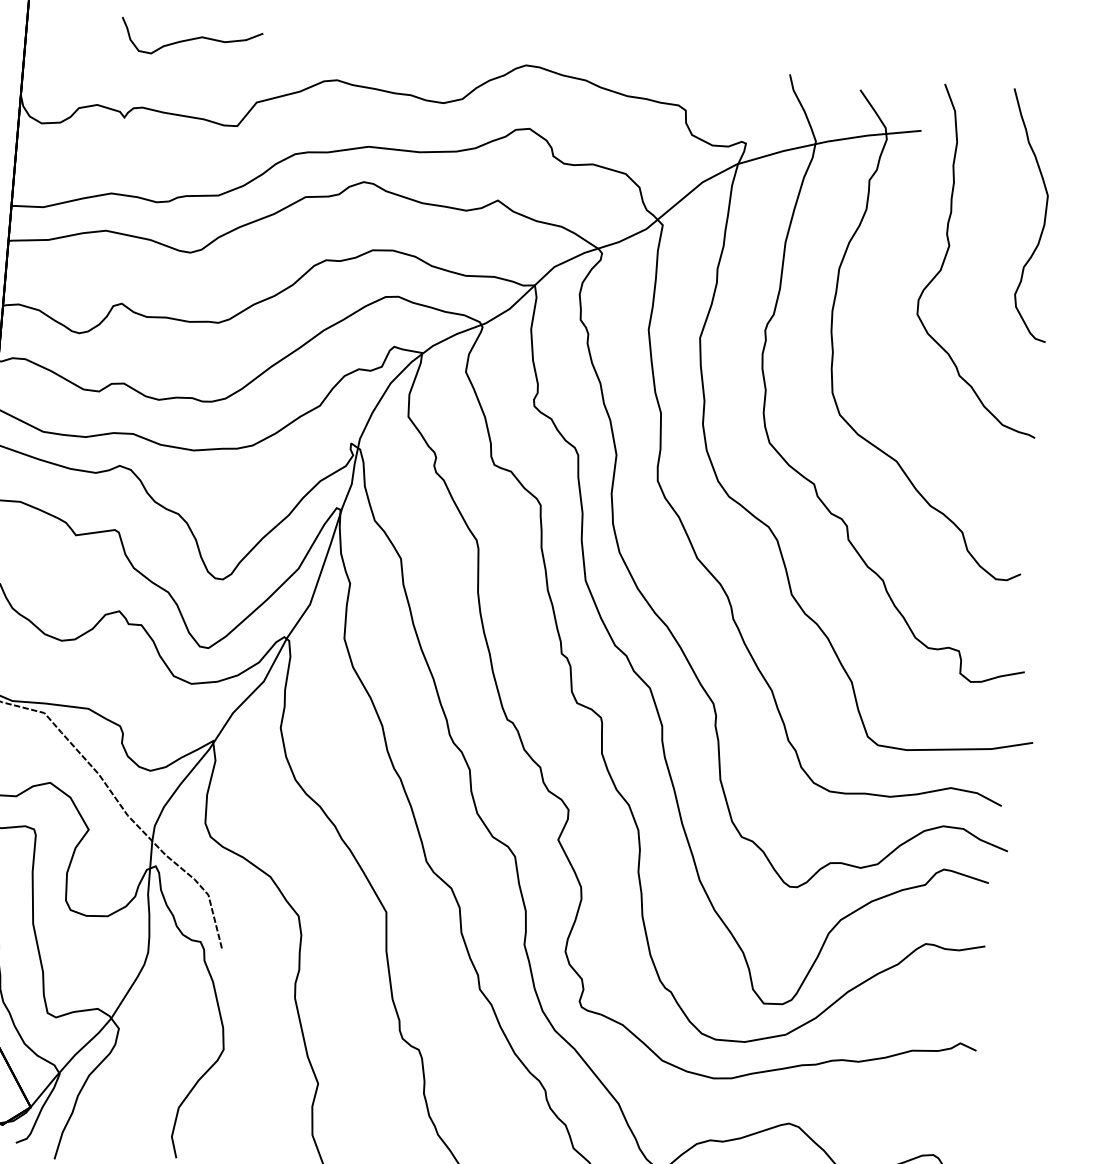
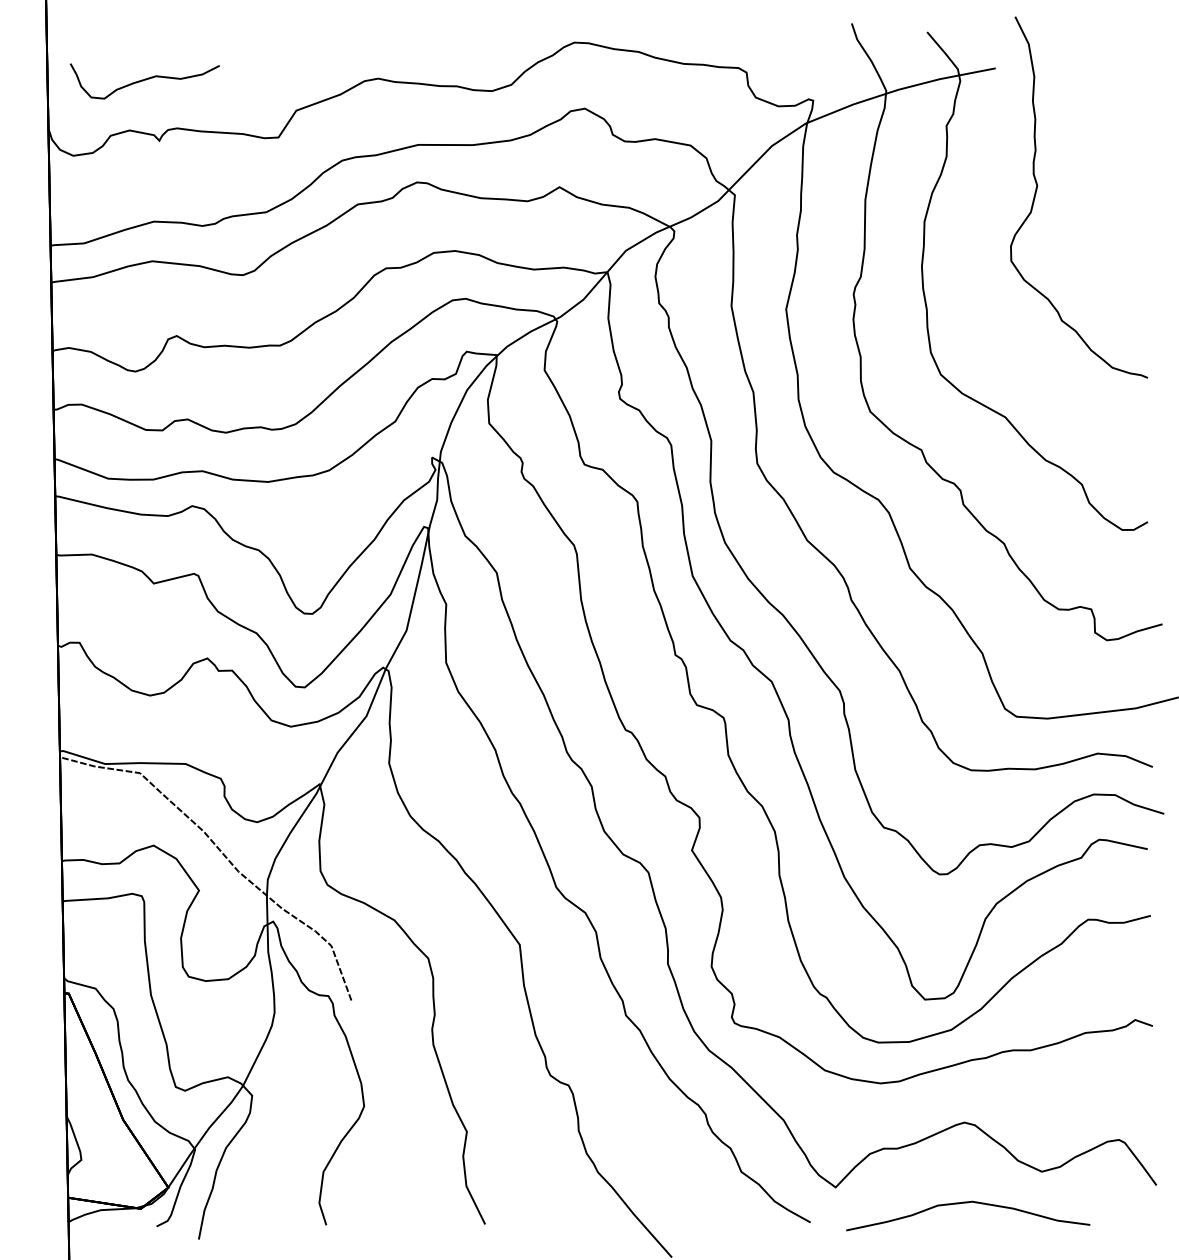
curve: (190, 40) -> (144, 80), moved
curve: (1044, 217) -> (1133, 145), removed

